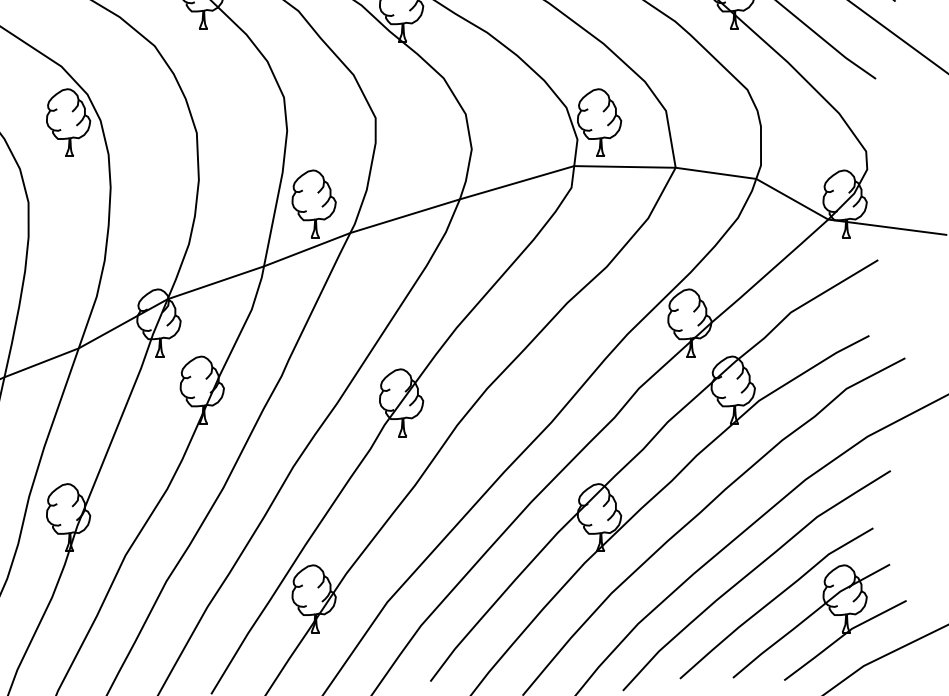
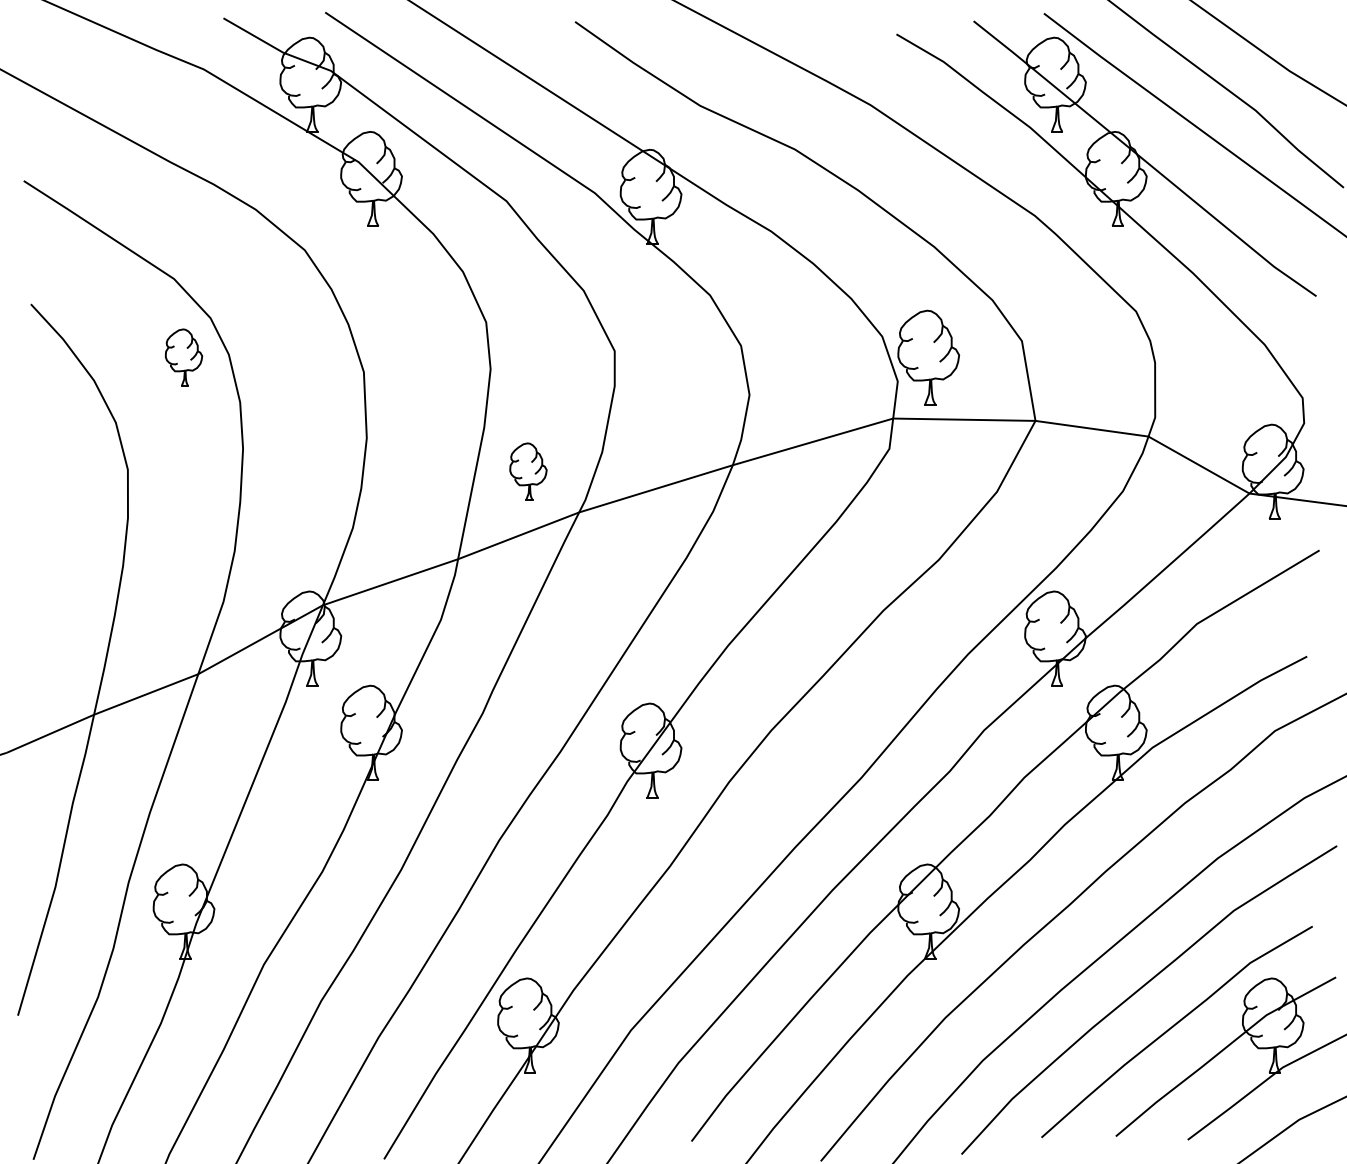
part: (68, 122) -> (183, 357), size x0.6
part: (314, 203) -> (528, 471), size x0.6

